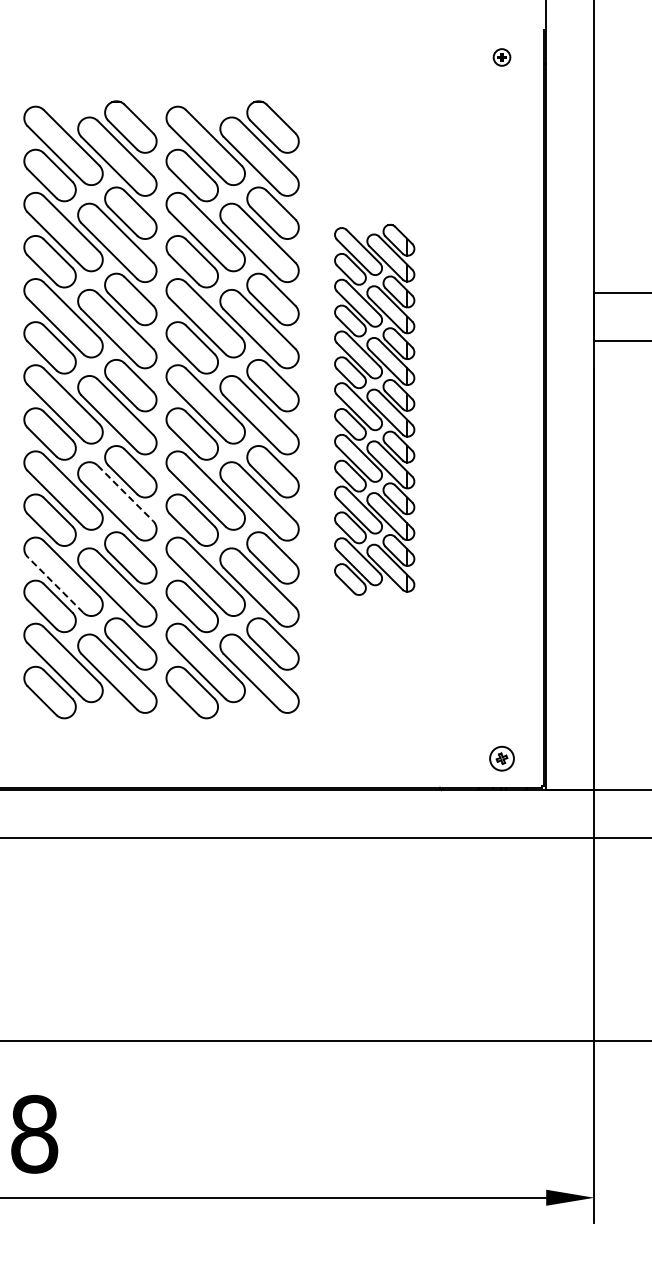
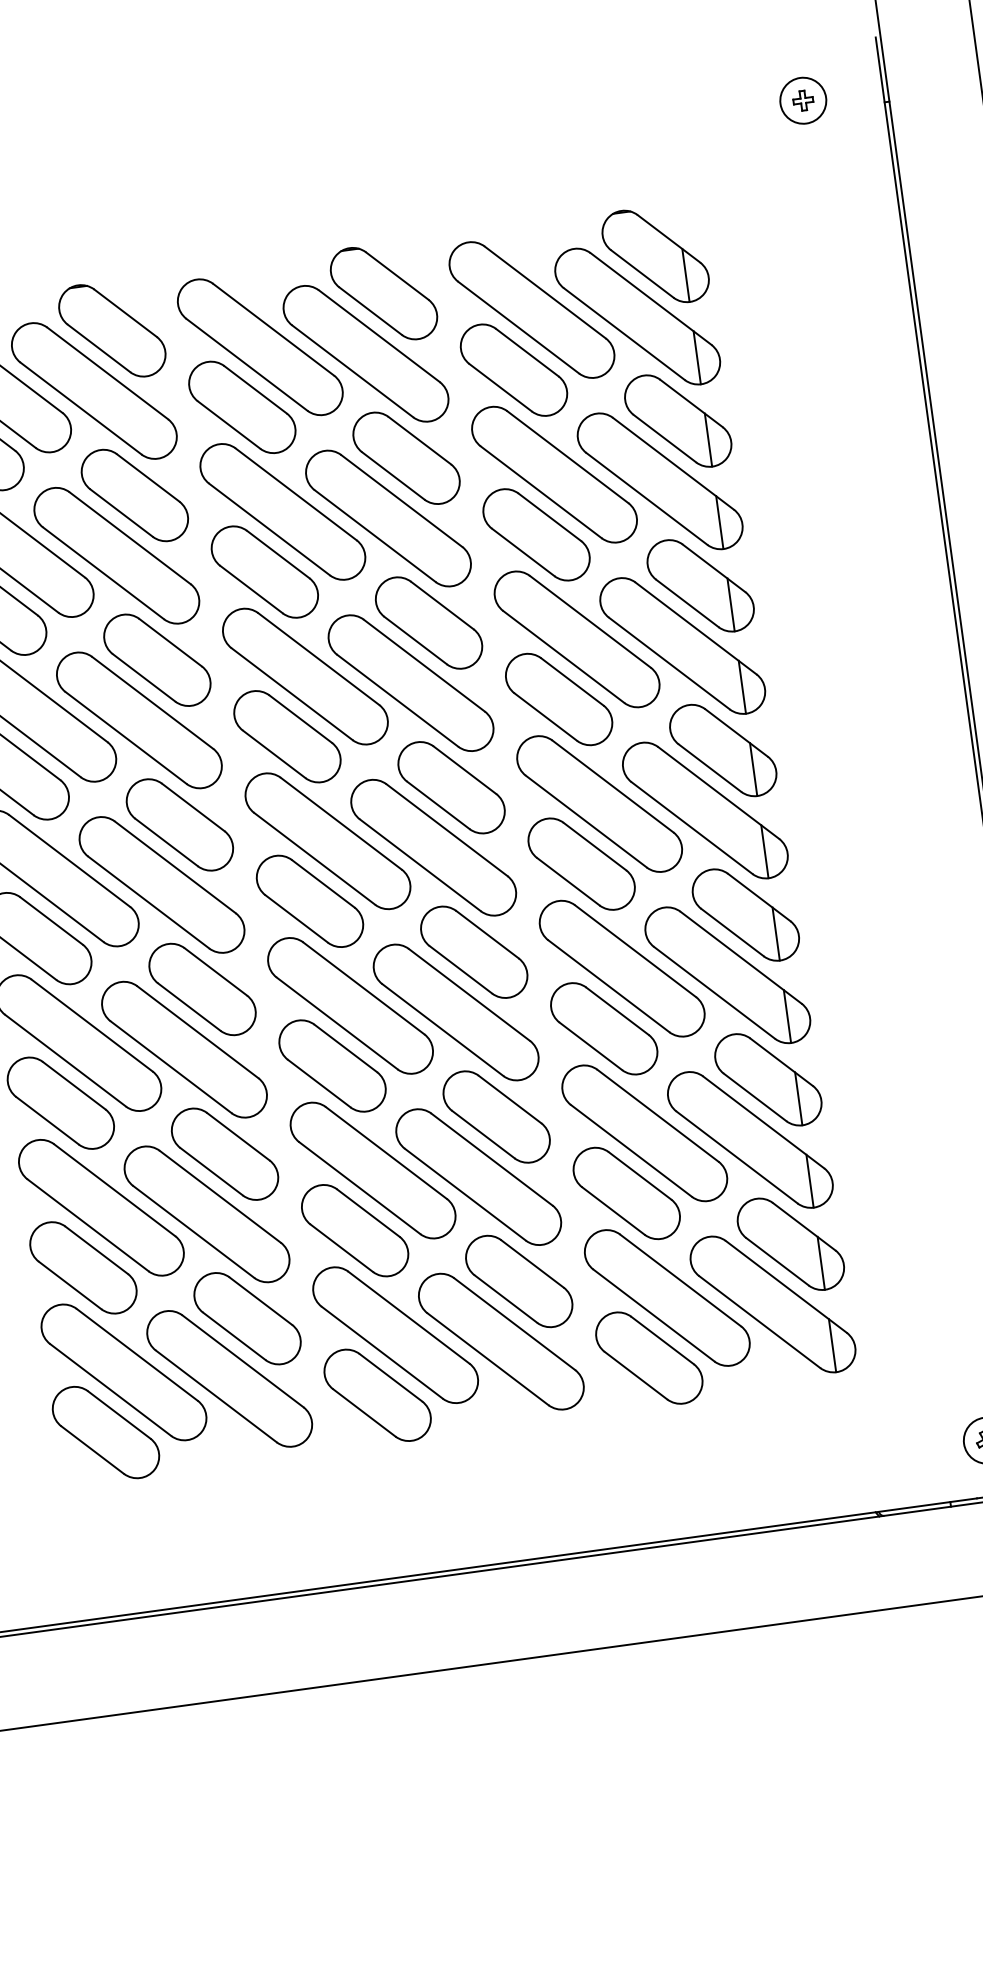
part: (501, 57) -> (802, 100), size x1.43
part: (374, 409) -> (651, 806), size x1.67
line: (125, 493) -> (197, 1032), dashed -> solid
line: (55, 584) -> (88, 1224), dashed -> solid

